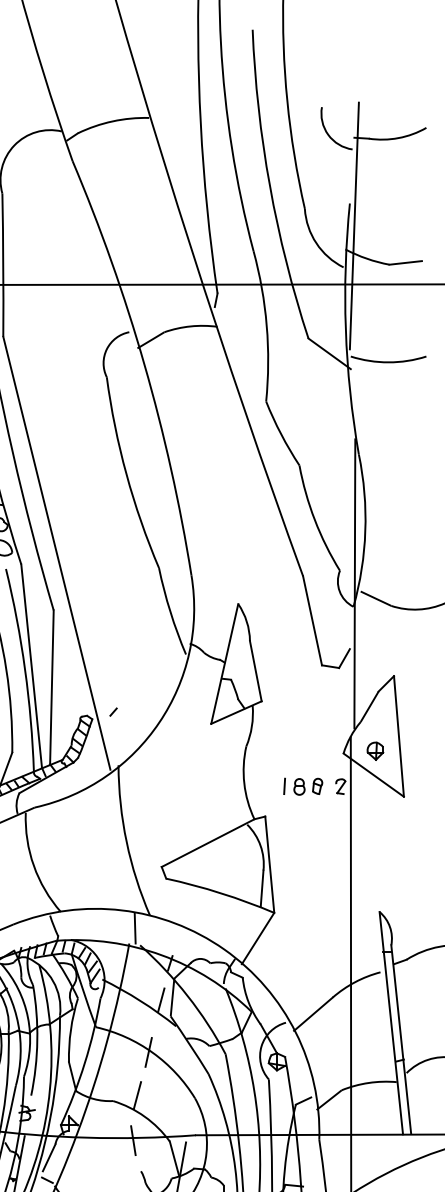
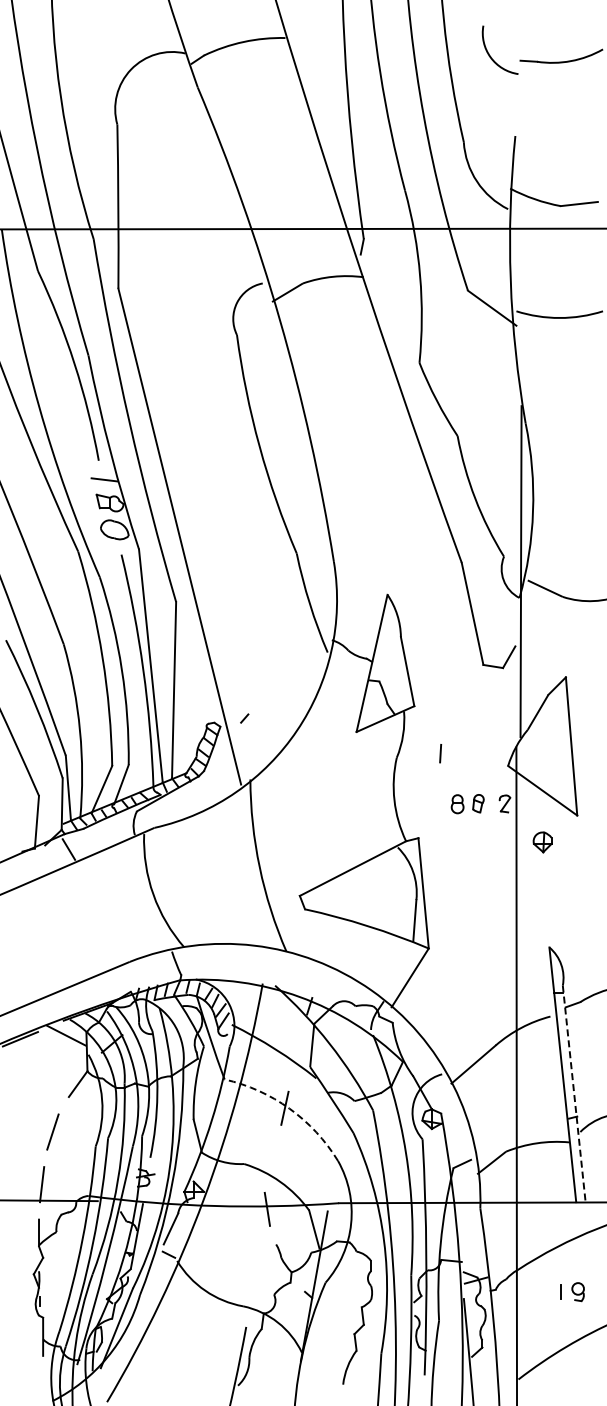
line: (354, 225) -> (520, 161), removed
part: (375, 751) -> (542, 842), moved
line: (284, 786) -> (440, 753), moved
line: (134, 928) -> (268, 966), removed
line: (160, 1000) -> (298, 1048), removed
line: (401, 1039) -> (574, 1093), solid -> dashed
arc: (152, 1052) -> (289, 1108), solid -> dashed
line: (136, 1095) -> (271, 1157), removed

